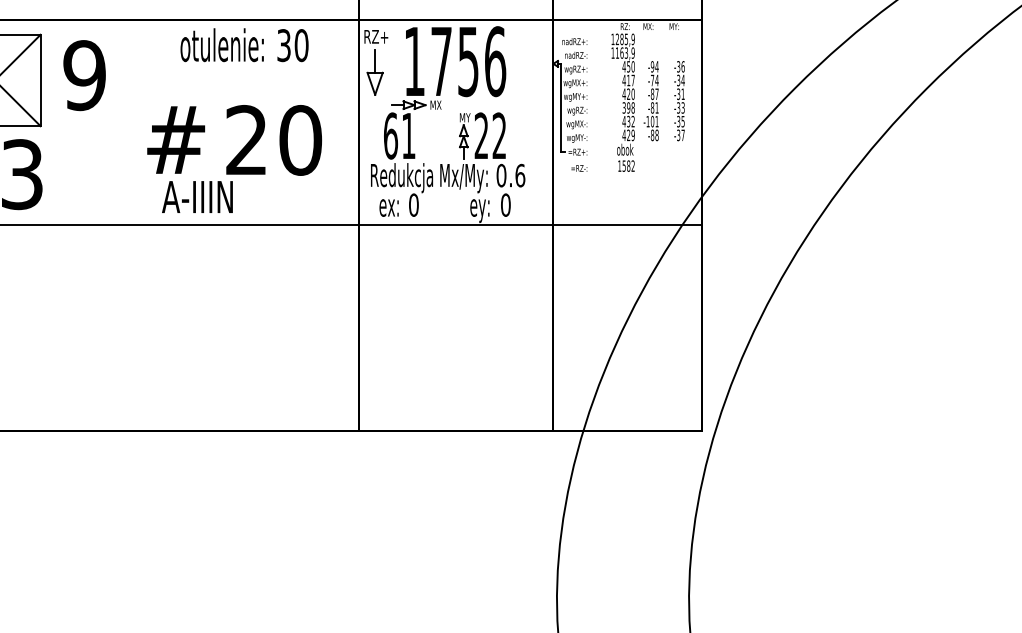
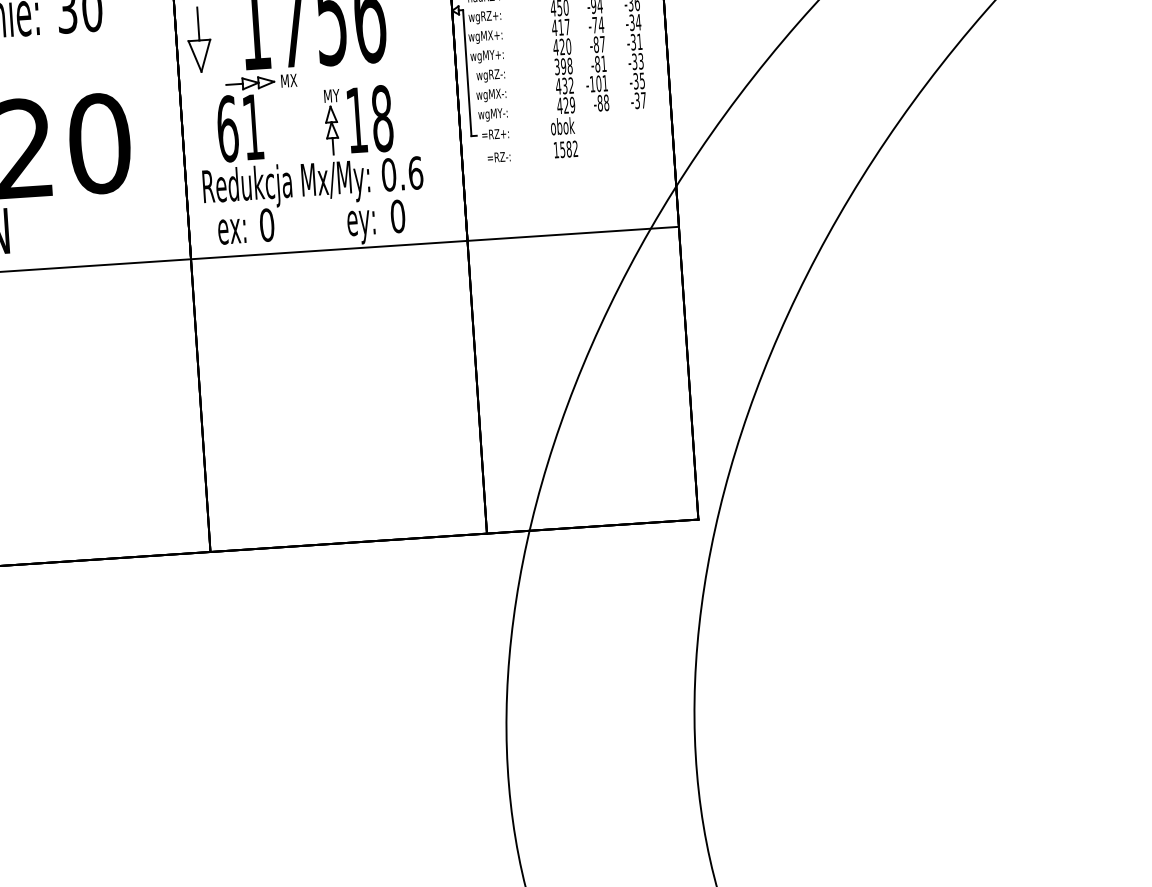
text: (490, 135) -> (369, 118), 22 -> 18

